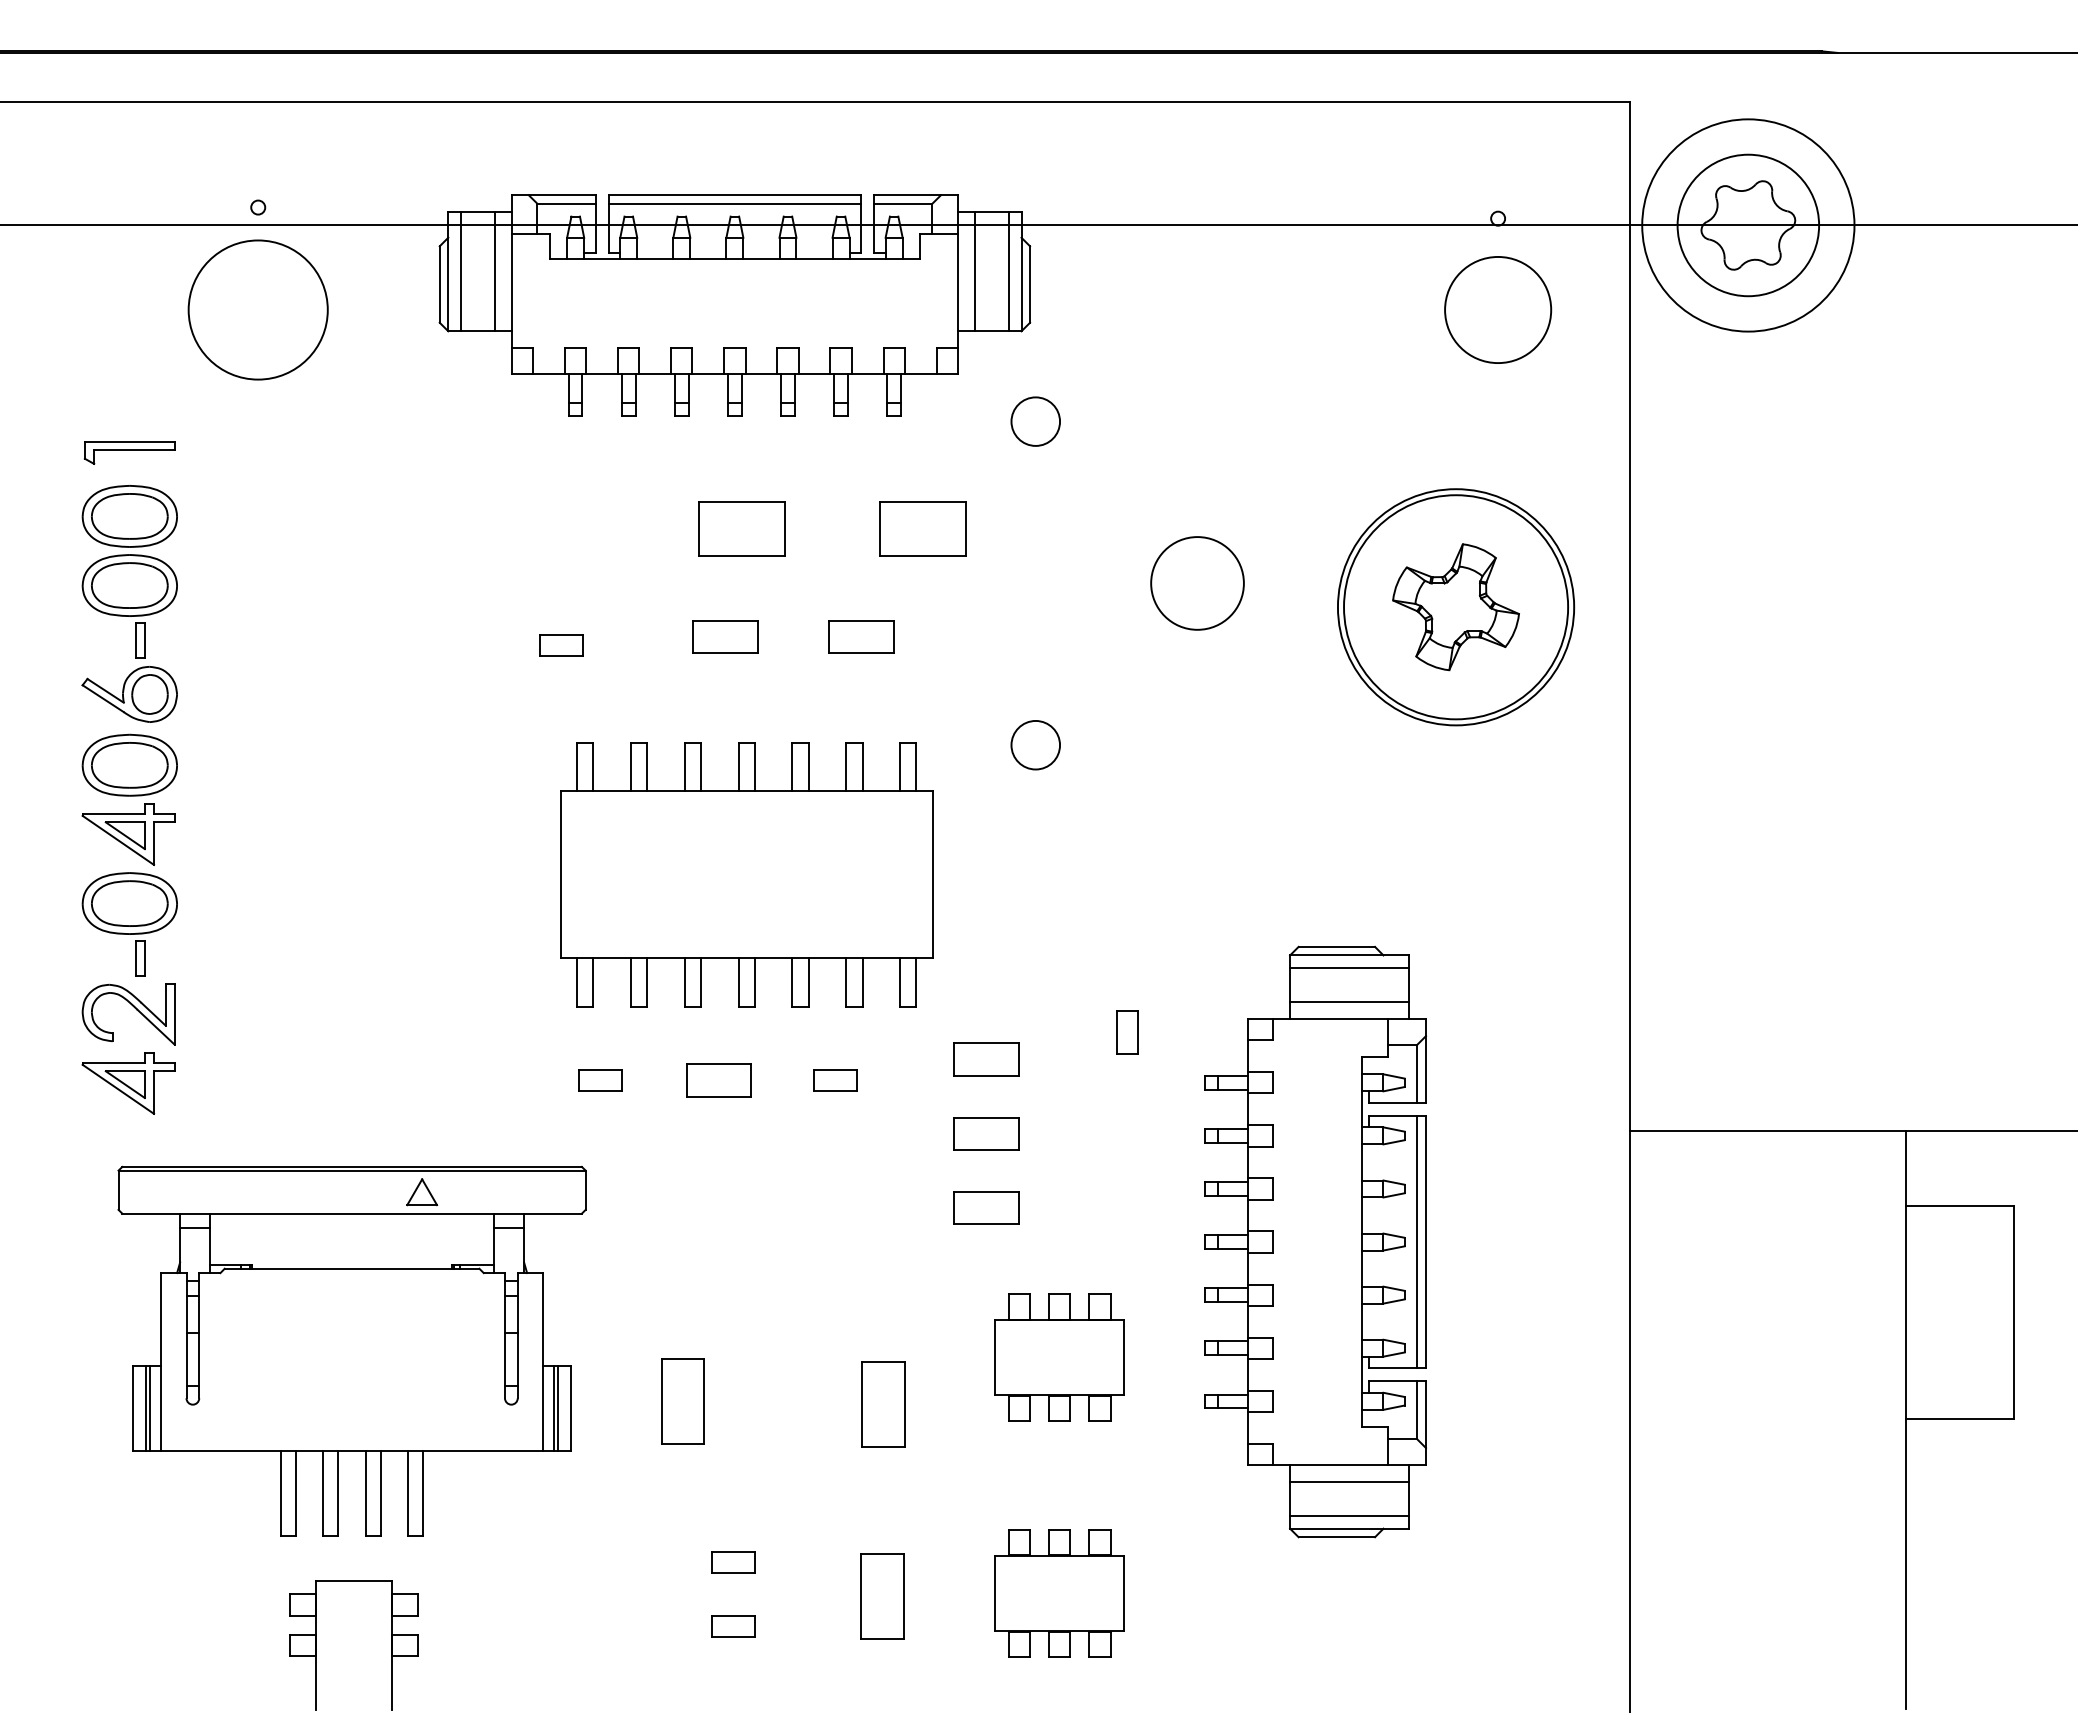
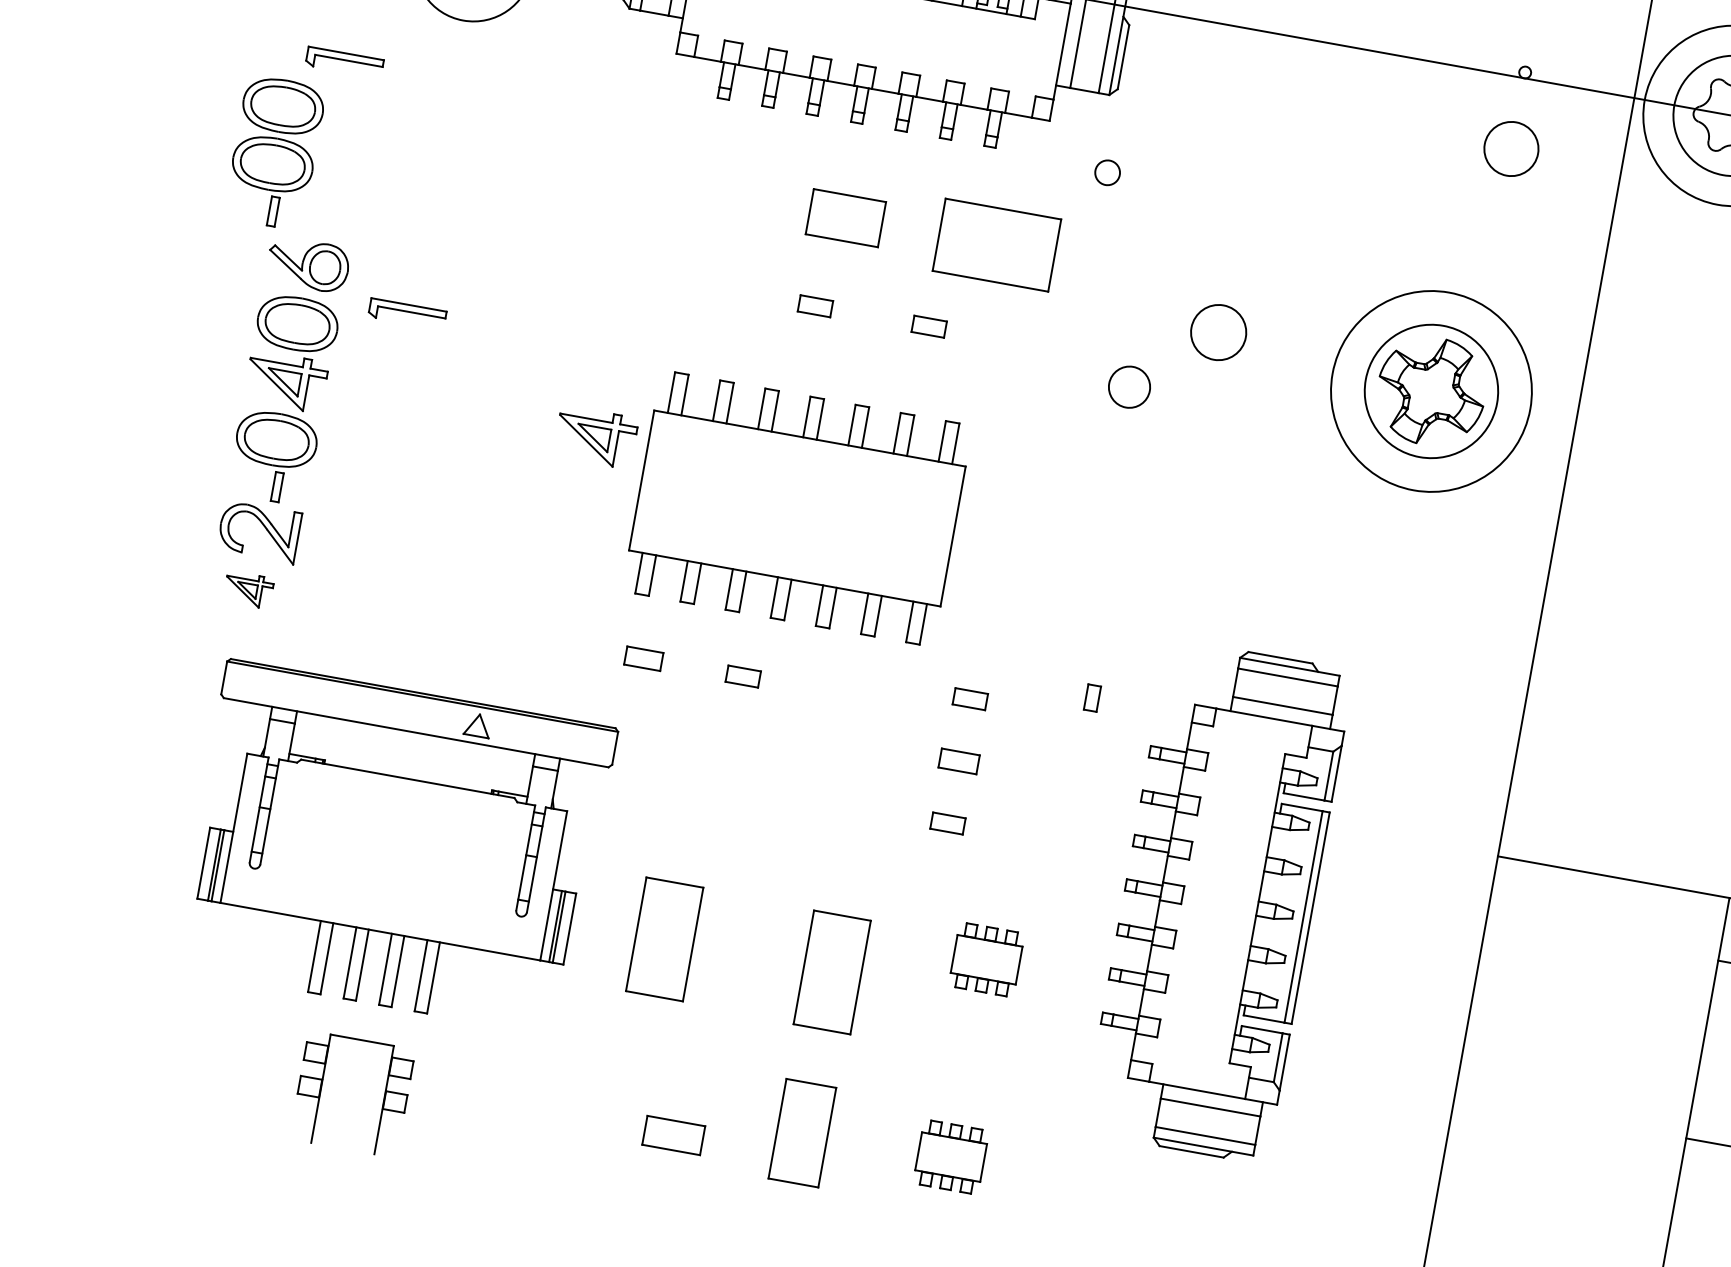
circle: (1498, 309) -> (1511, 148), size x0.6
circle: (1035, 421) -> (1107, 172), size x0.6
part: (922, 528) -> (996, 245), size x1.6
part: (129, 571) -> (274, 152), moved
circle: (1197, 583) -> (1218, 332), size x0.7
circle: (1456, 607) -> (1431, 391), size x0.7
part: (725, 636) -> (815, 305), size x0.6
part: (861, 636) -> (929, 326), size x0.6
part: (561, 645) -> (676, 288), removed
part: (254, 730) -> (407, 313), added
circle: (1035, 745) -> (1129, 387), moved
part: (498, 834) -> (595, 437), added
part: (1127, 1032) -> (1092, 697), size x0.7
part: (986, 1059) -> (970, 699), size x0.6
part: (718, 1080) -> (742, 676), size x0.6
part: (835, 1080) -> (840, 694), removed
part: (128, 1083) -> (248, 590), size x0.6
part: (986, 1133) -> (959, 761), size x0.7
part: (986, 1207) -> (948, 823), size x0.6
part: (1059, 1357) -> (986, 959), size x0.6
part: (682, 1401) -> (664, 939), size x1.6
part: (883, 1404) -> (832, 972), size x1.6
part: (733, 1562) -> (682, 1082), removed
part: (1059, 1593) -> (951, 1157), size x0.6
part: (882, 1596) -> (802, 1133), size x1.4
part: (733, 1626) -> (673, 1135), size x1.6

